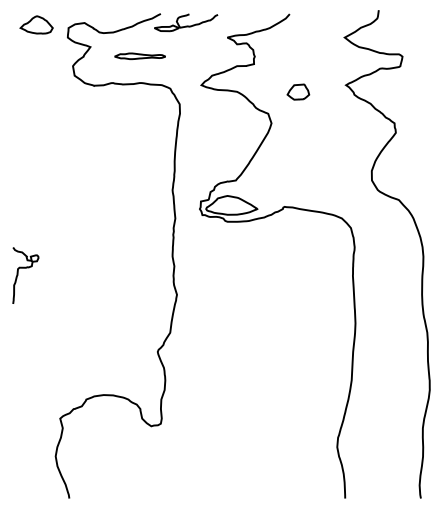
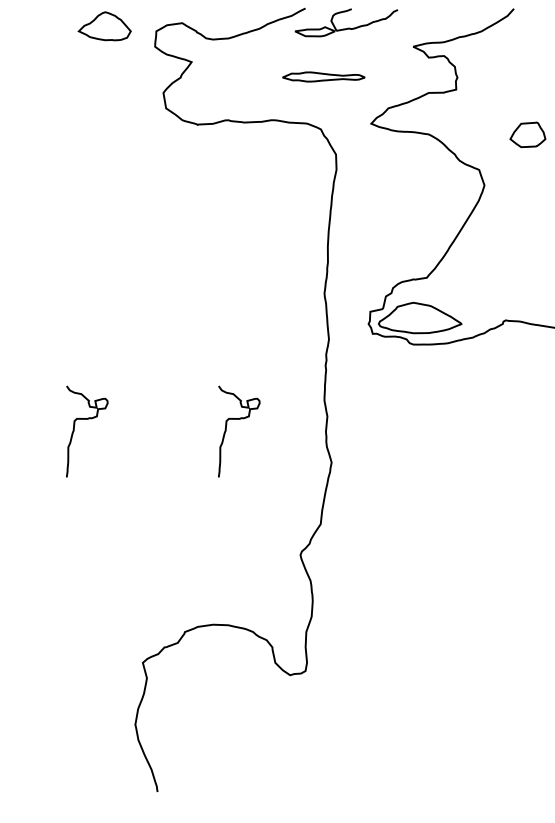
part: (139, 56) -> (322, 77), moved
curve: (119, 268) -> (238, 420), added

